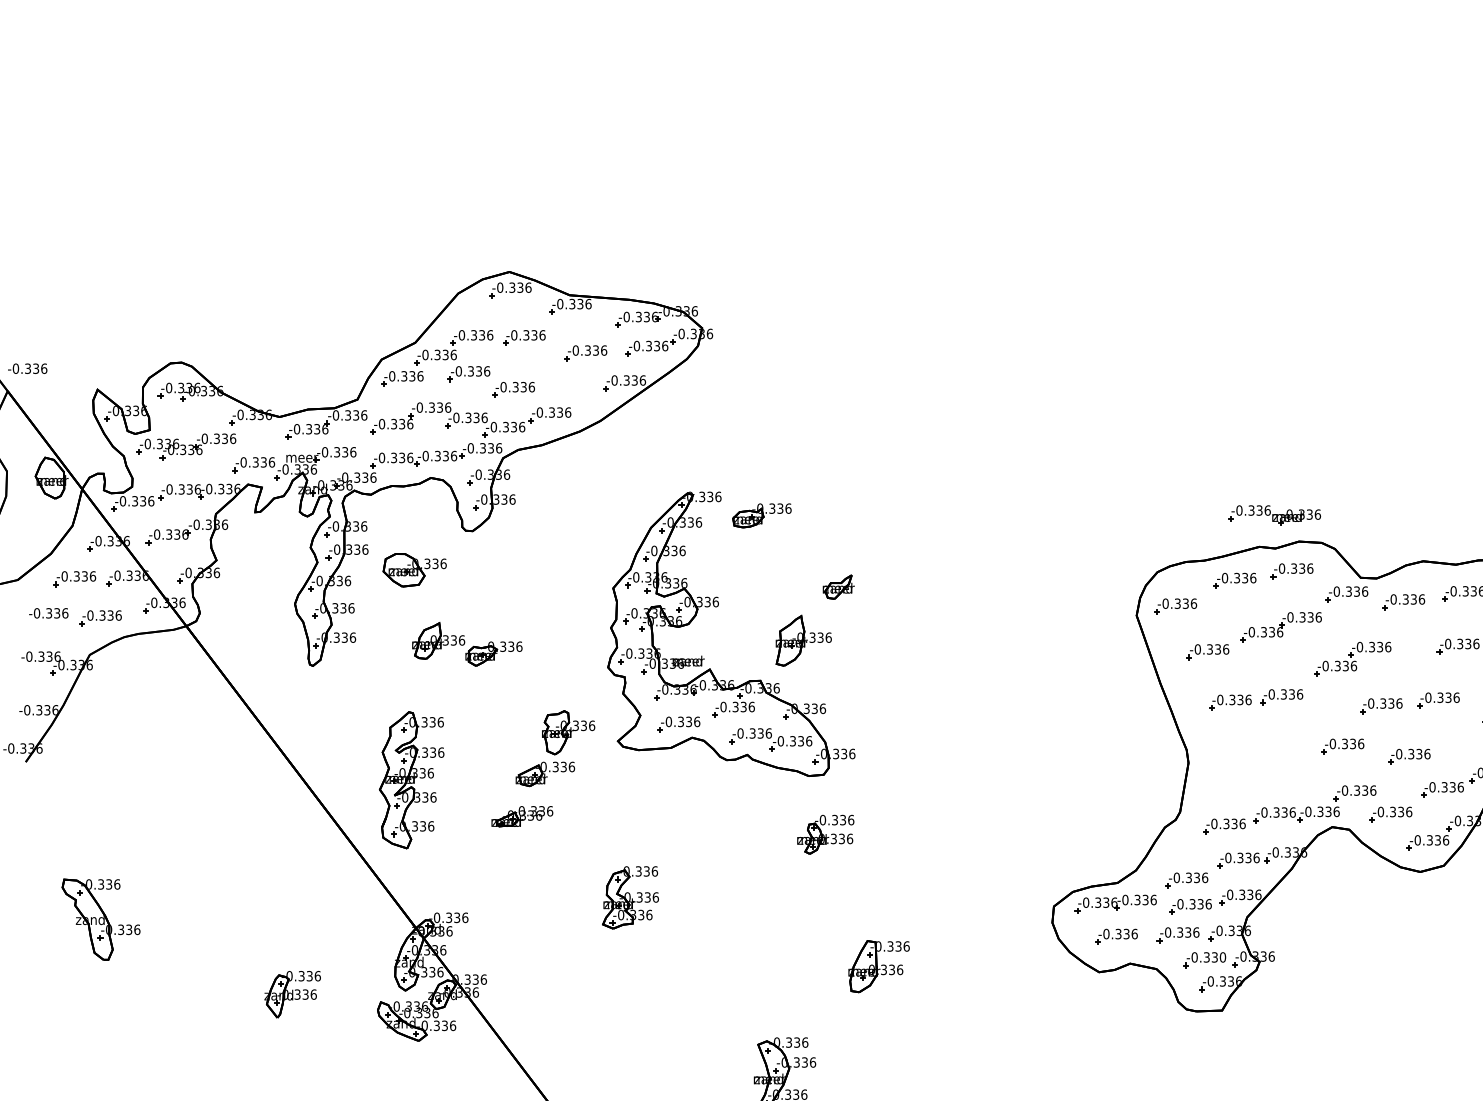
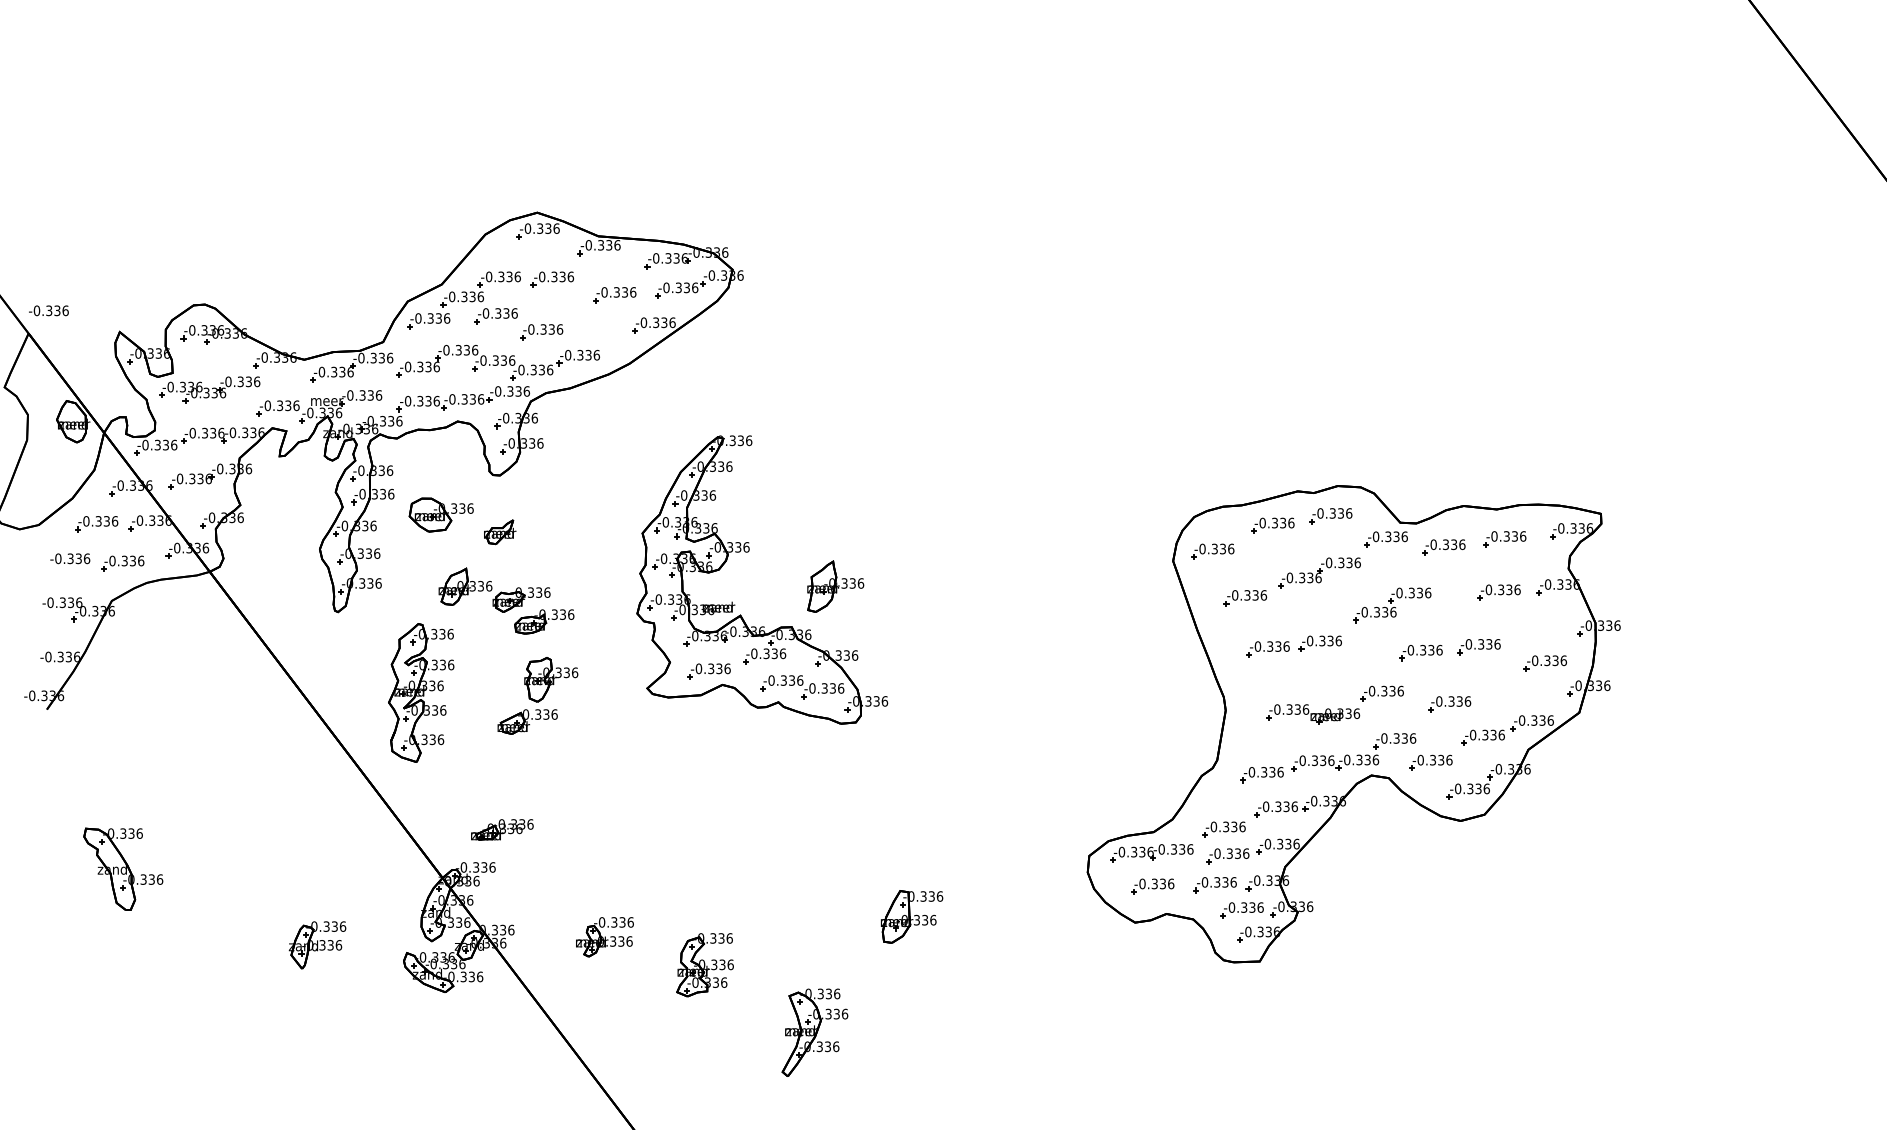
part: (762, 515) -> (544, 621), moved
part: (1275, 515) -> (1313, 714), moved
part: (839, 587) -> (500, 532), moved
part: (555, 748) -> (537, 695), moved
part: (412, 779) -> (421, 692), moved
part: (522, 816) -> (502, 829), moved
part: (825, 835) -> (604, 937), moved
part: (629, 898) -> (704, 965), moved
text: (1222, 957) -> (1260, 907), -0.330 -> -0.336

